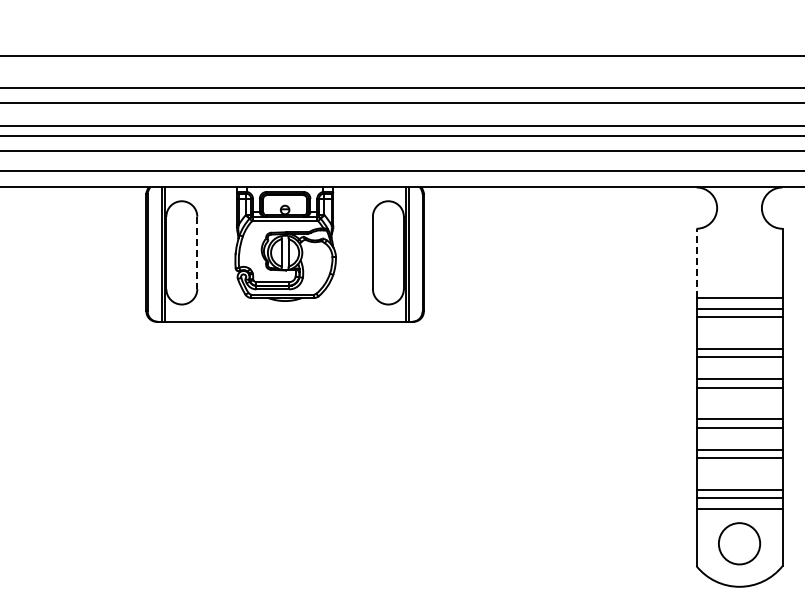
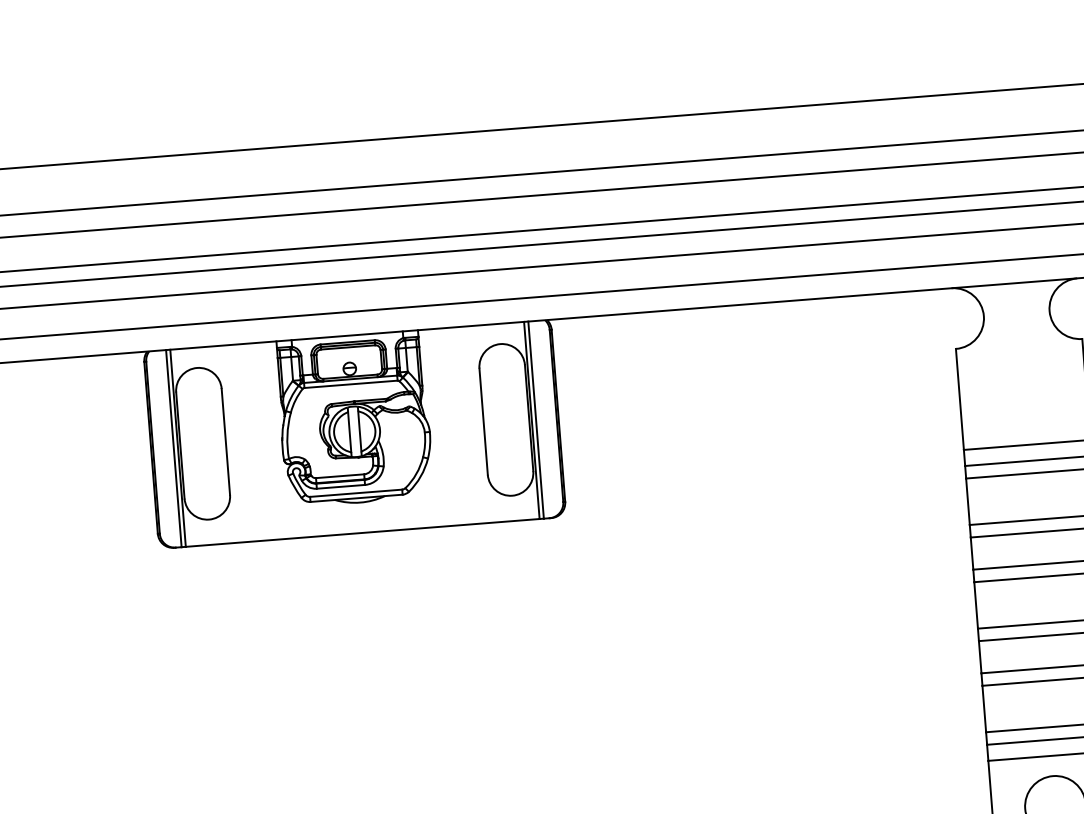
line: (197, 253) -> (226, 442), dashed -> solid
line: (696, 262) -> (959, 398), dashed -> solid

